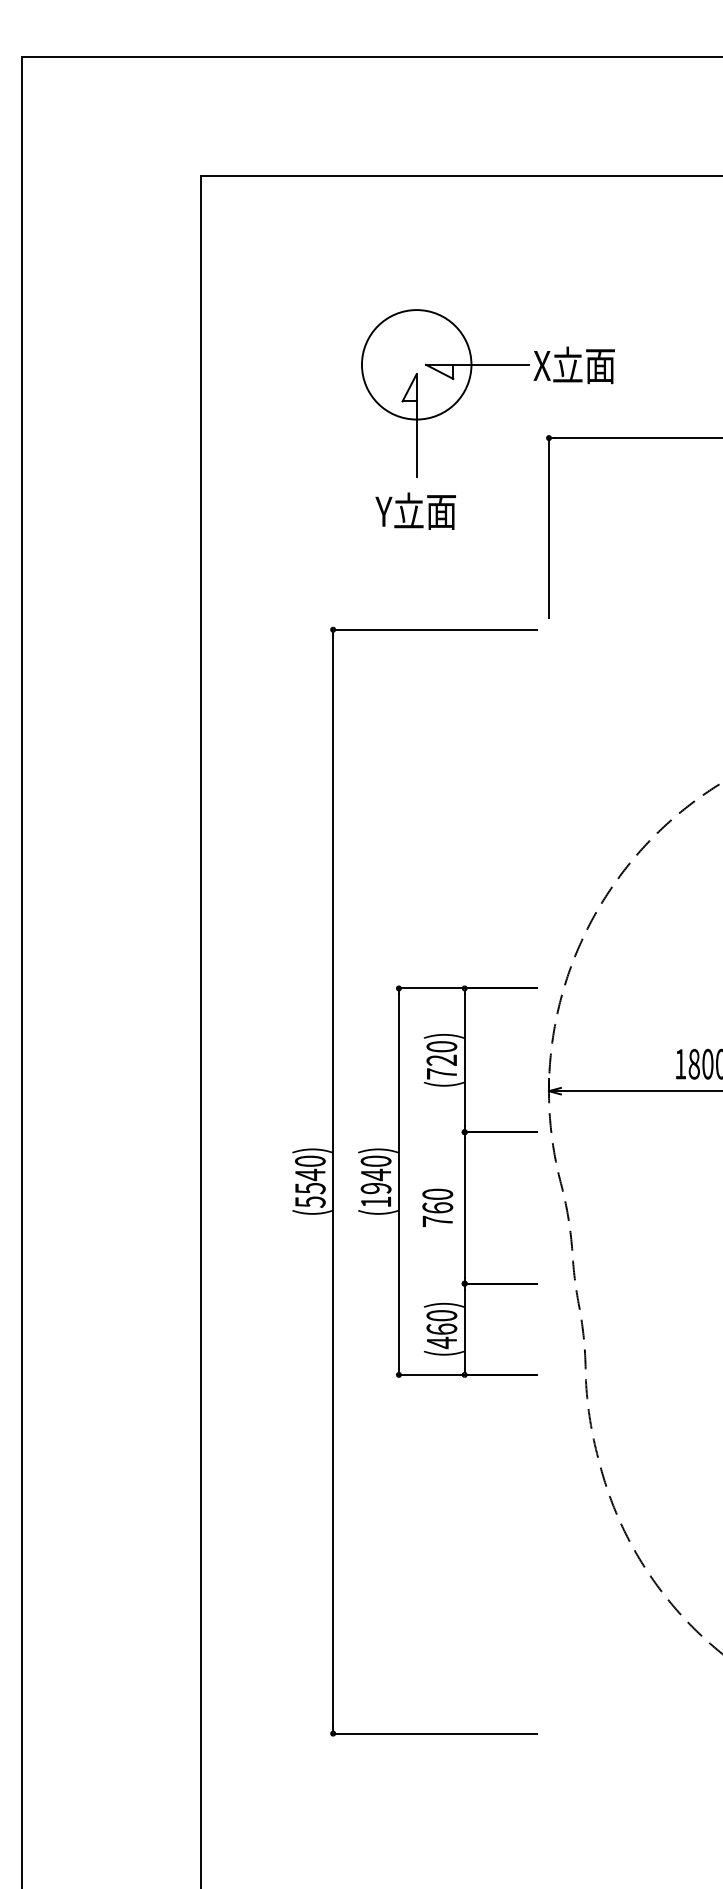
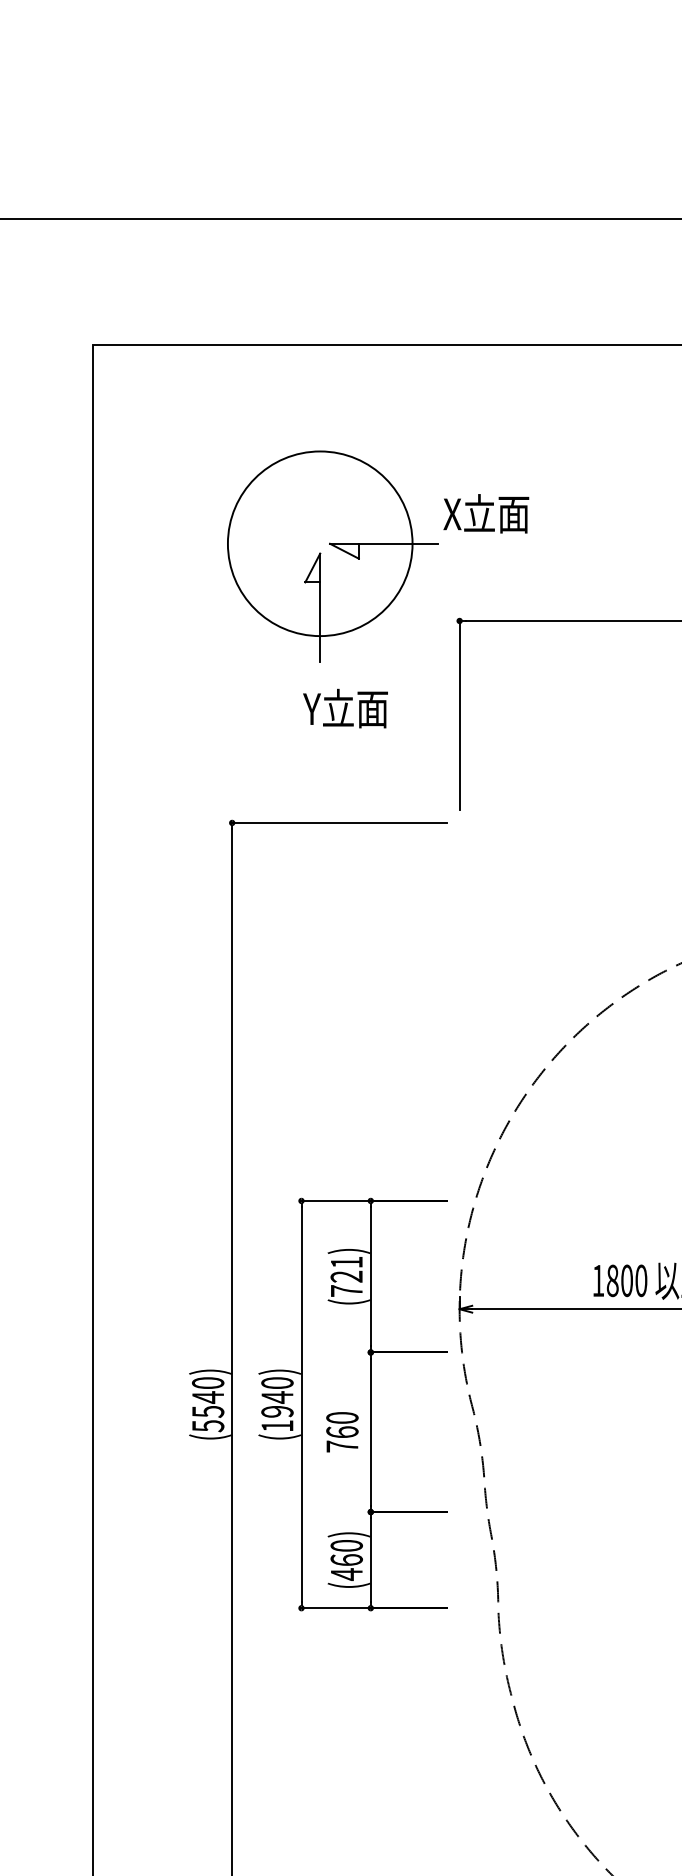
circle: (416, 364) -> (320, 543), size x1.6
text: (573, 365) -> (485, 513), moved
text: (415, 510) -> (345, 707), moved
text: (441, 1046) -> (346, 1262), (720) -> (721)

